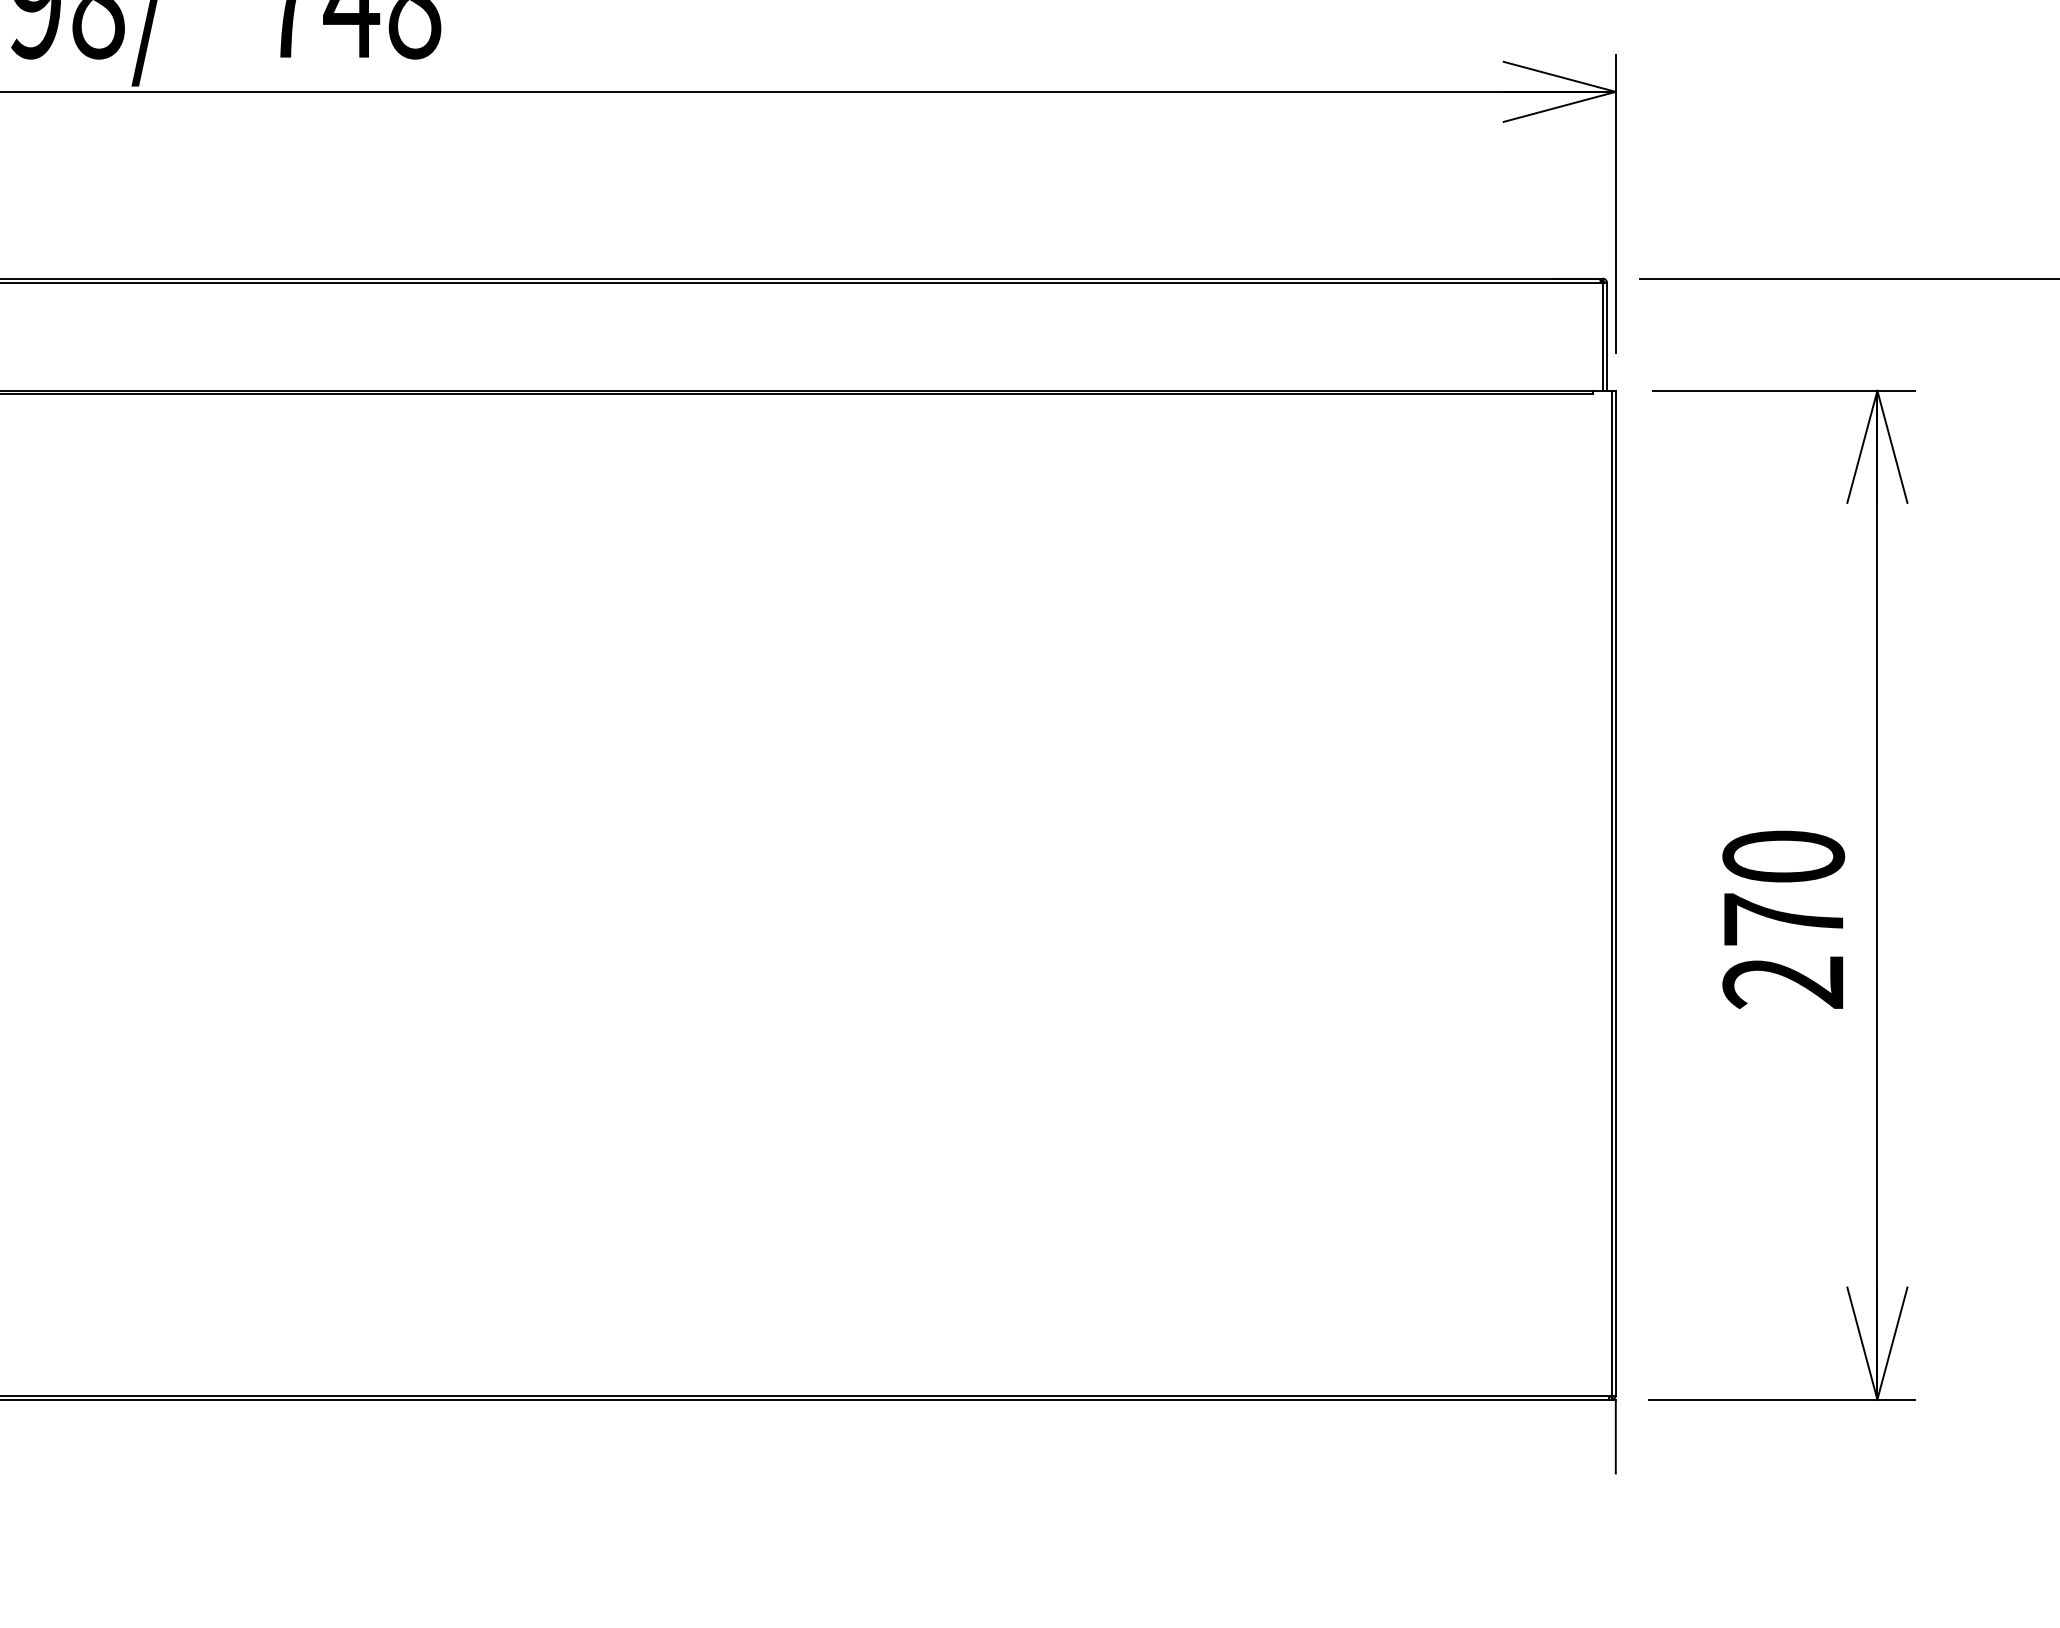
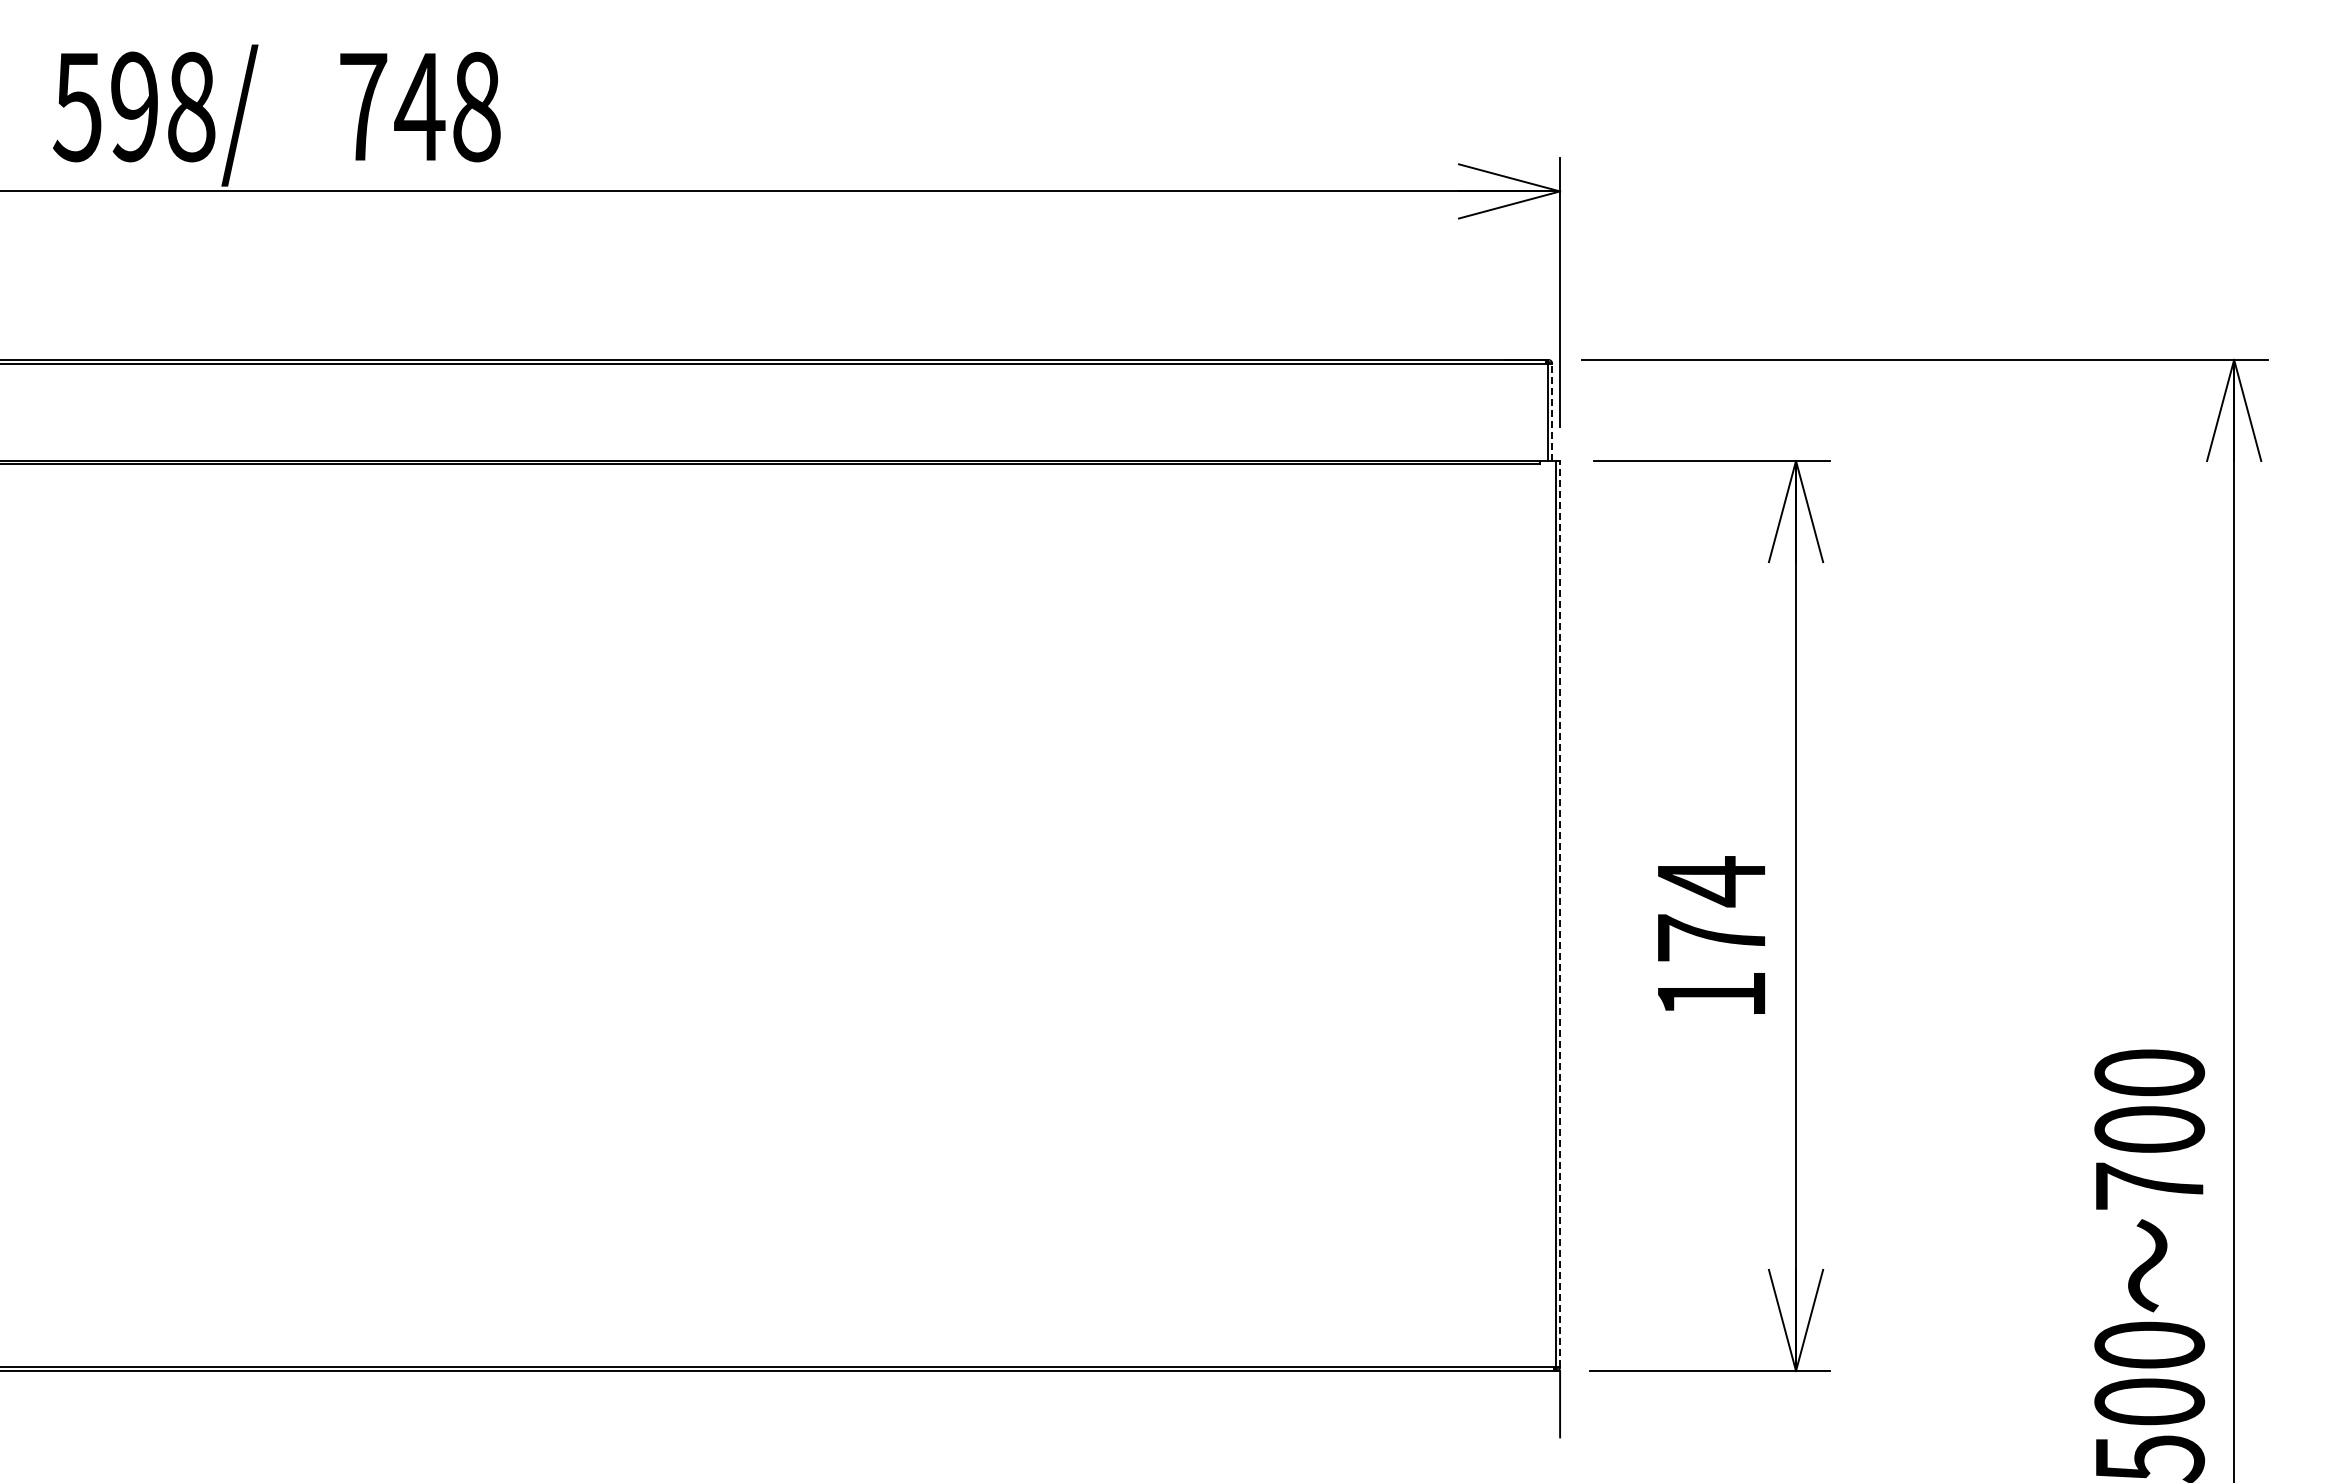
line: (1607, 336) -> (1552, 412), solid -> dashed
line: (1616, 892) -> (1560, 913), solid -> dashed
text: (1783, 919) -> (1711, 937), 270 -> 174

